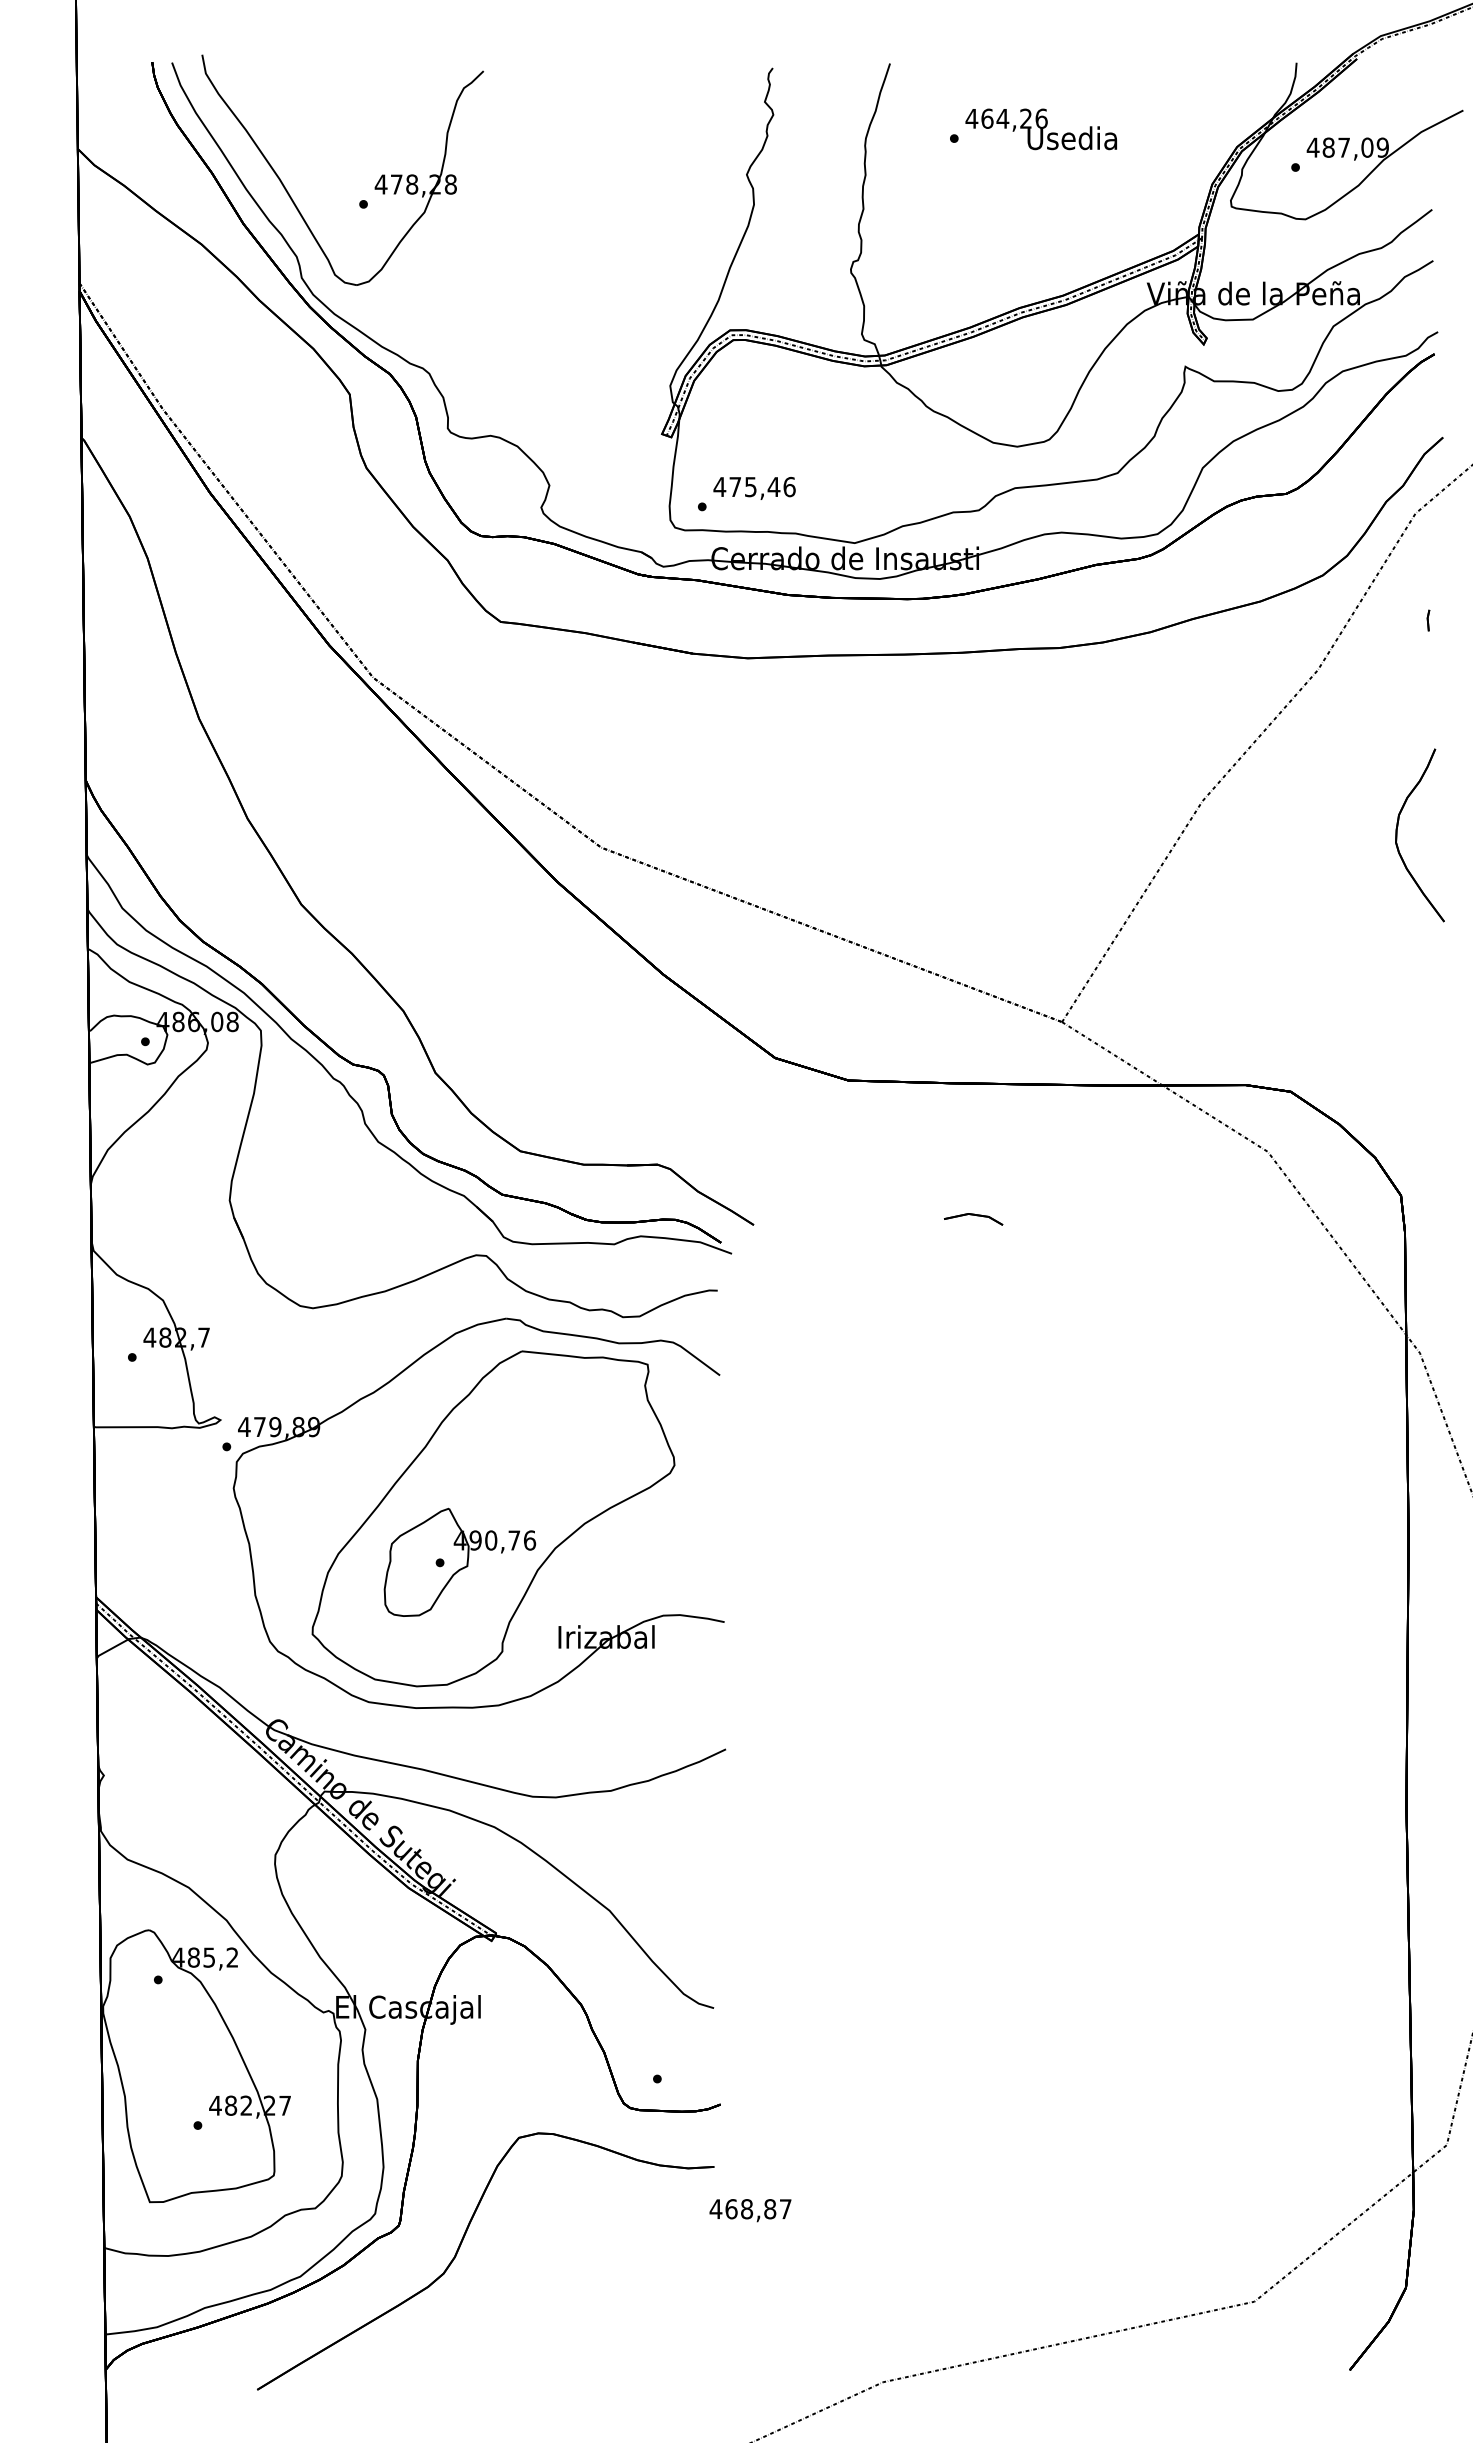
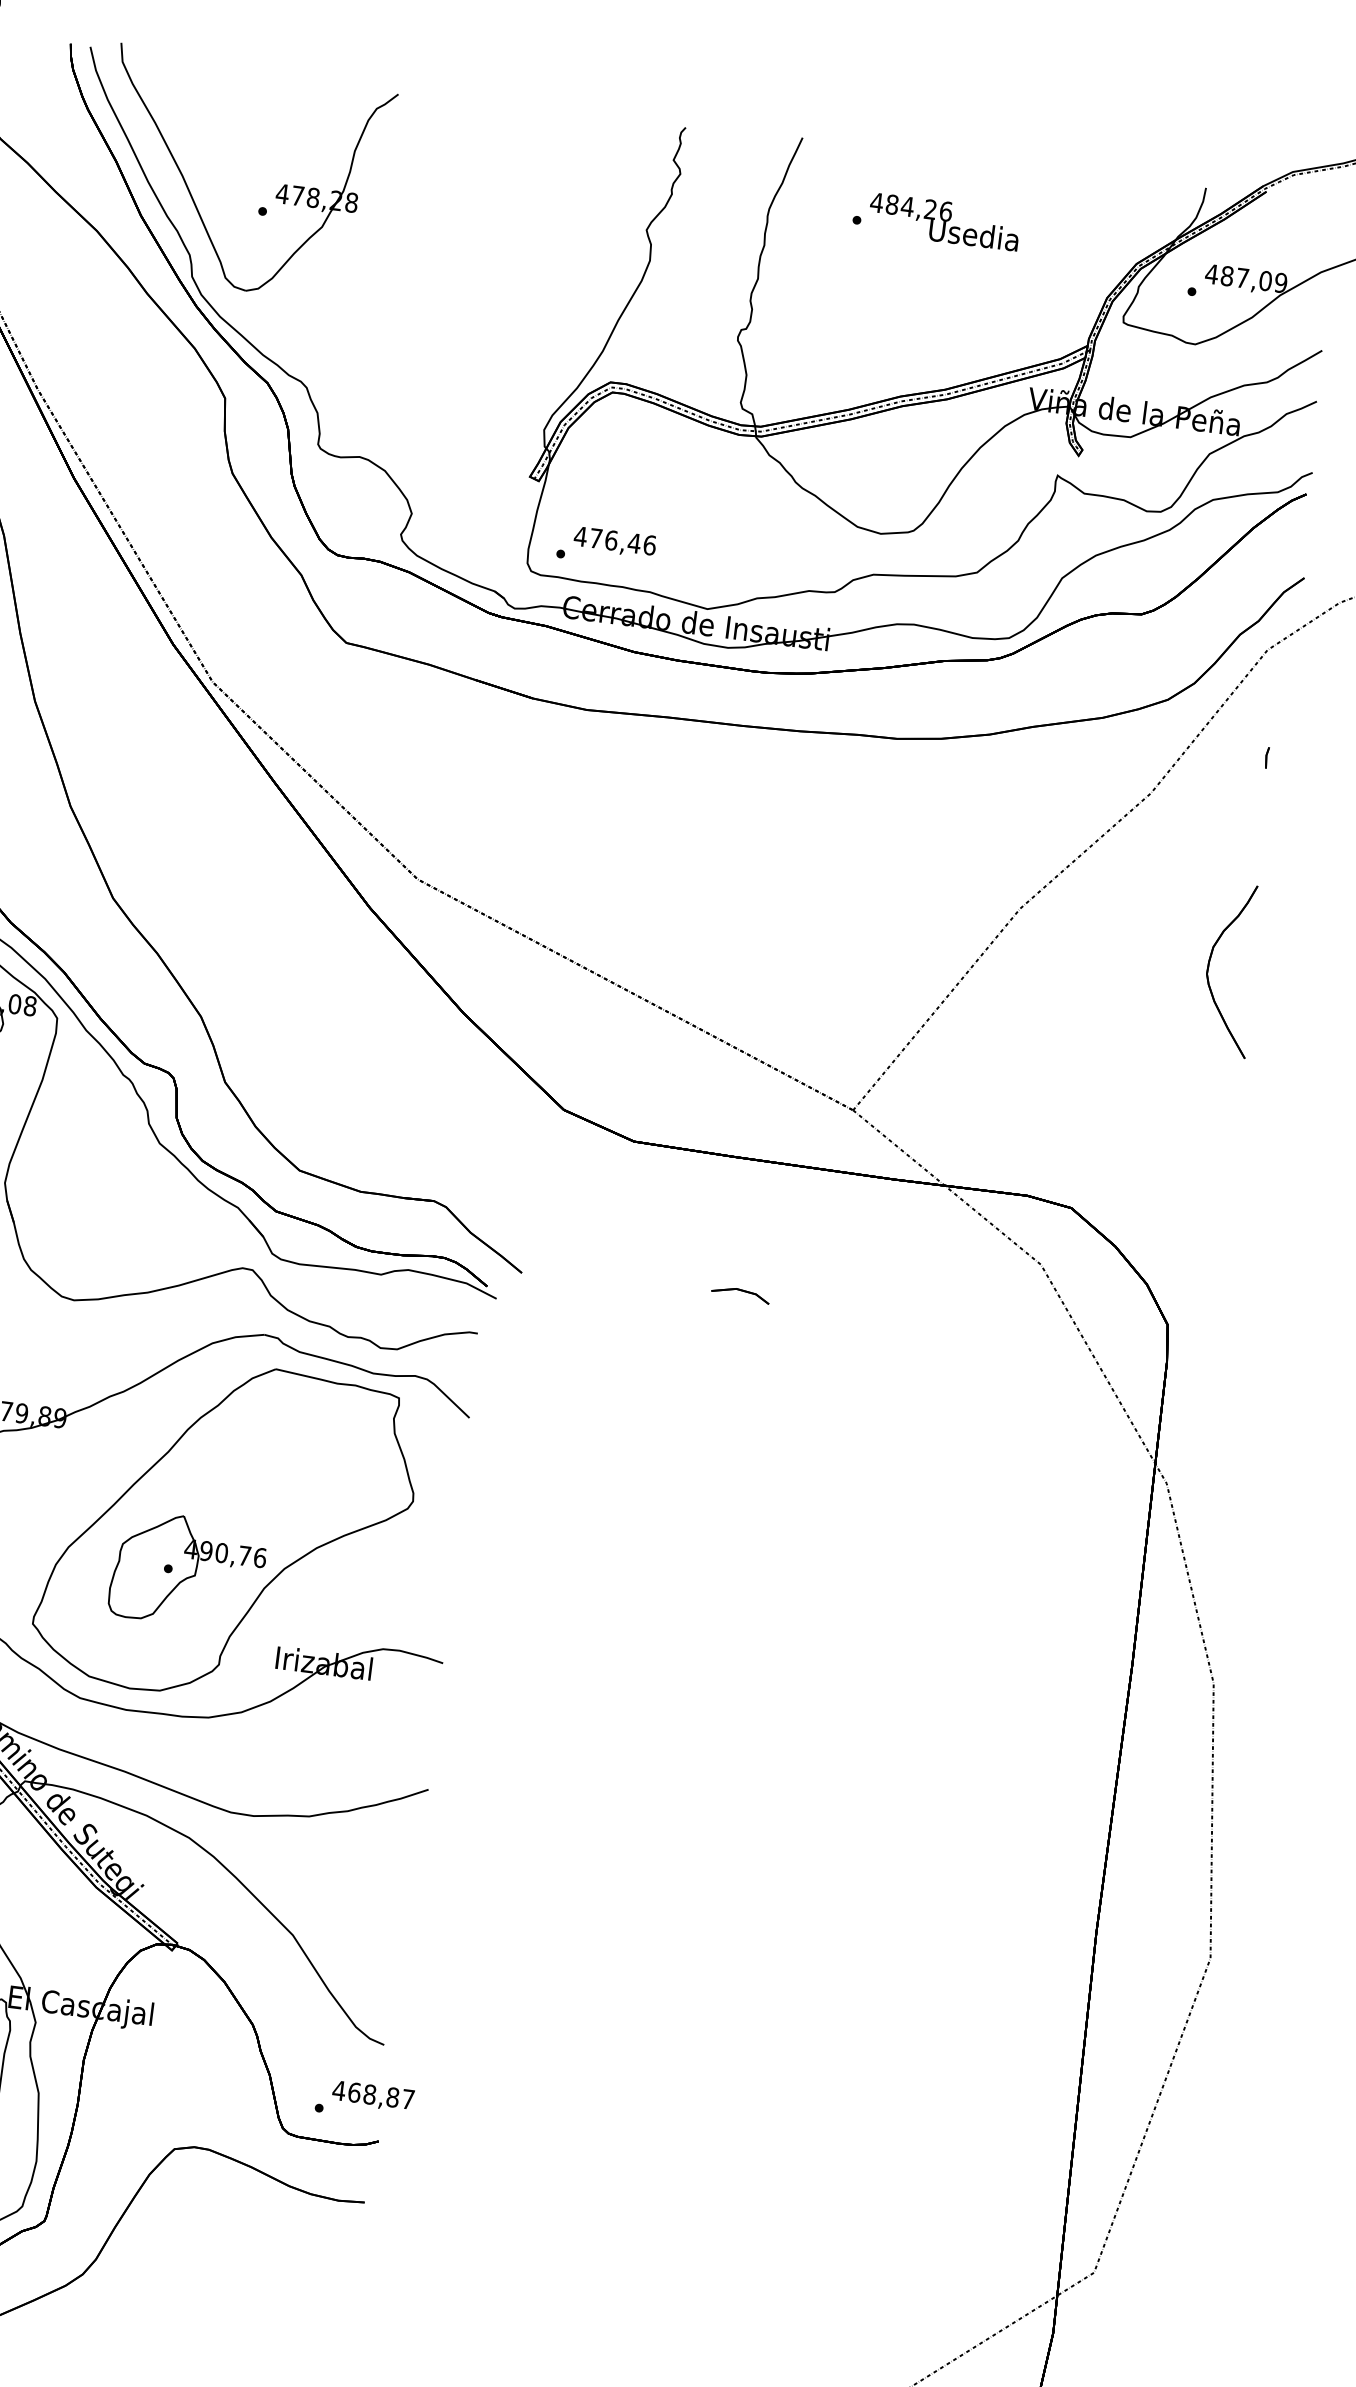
text: (987, 118) -> (892, 204), 464,26 -> 484,26
text: (750, 486) -> (611, 539), 475,46 -> 476,46
text: (750, 2210) -> (373, 2096), moved

